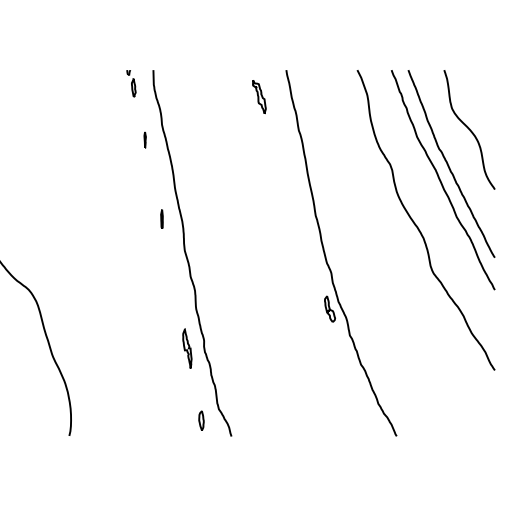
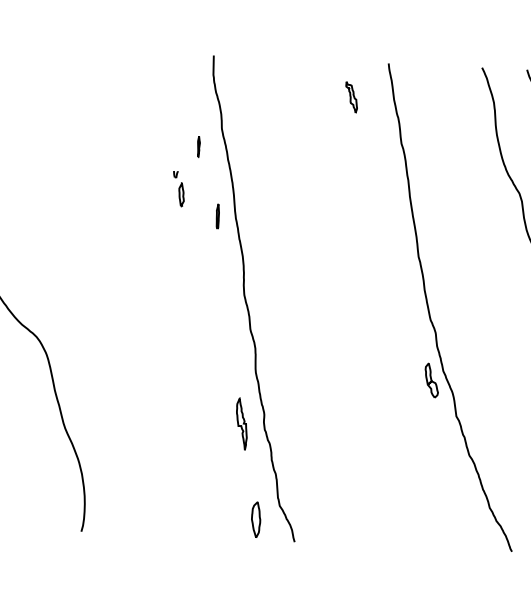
part: (131, 83) -> (178, 188), moved
part: (259, 97) -> (351, 97), size x0.7
line: (161, 218) -> (217, 215), moved
part: (201, 420) -> (256, 519), size x1.4

